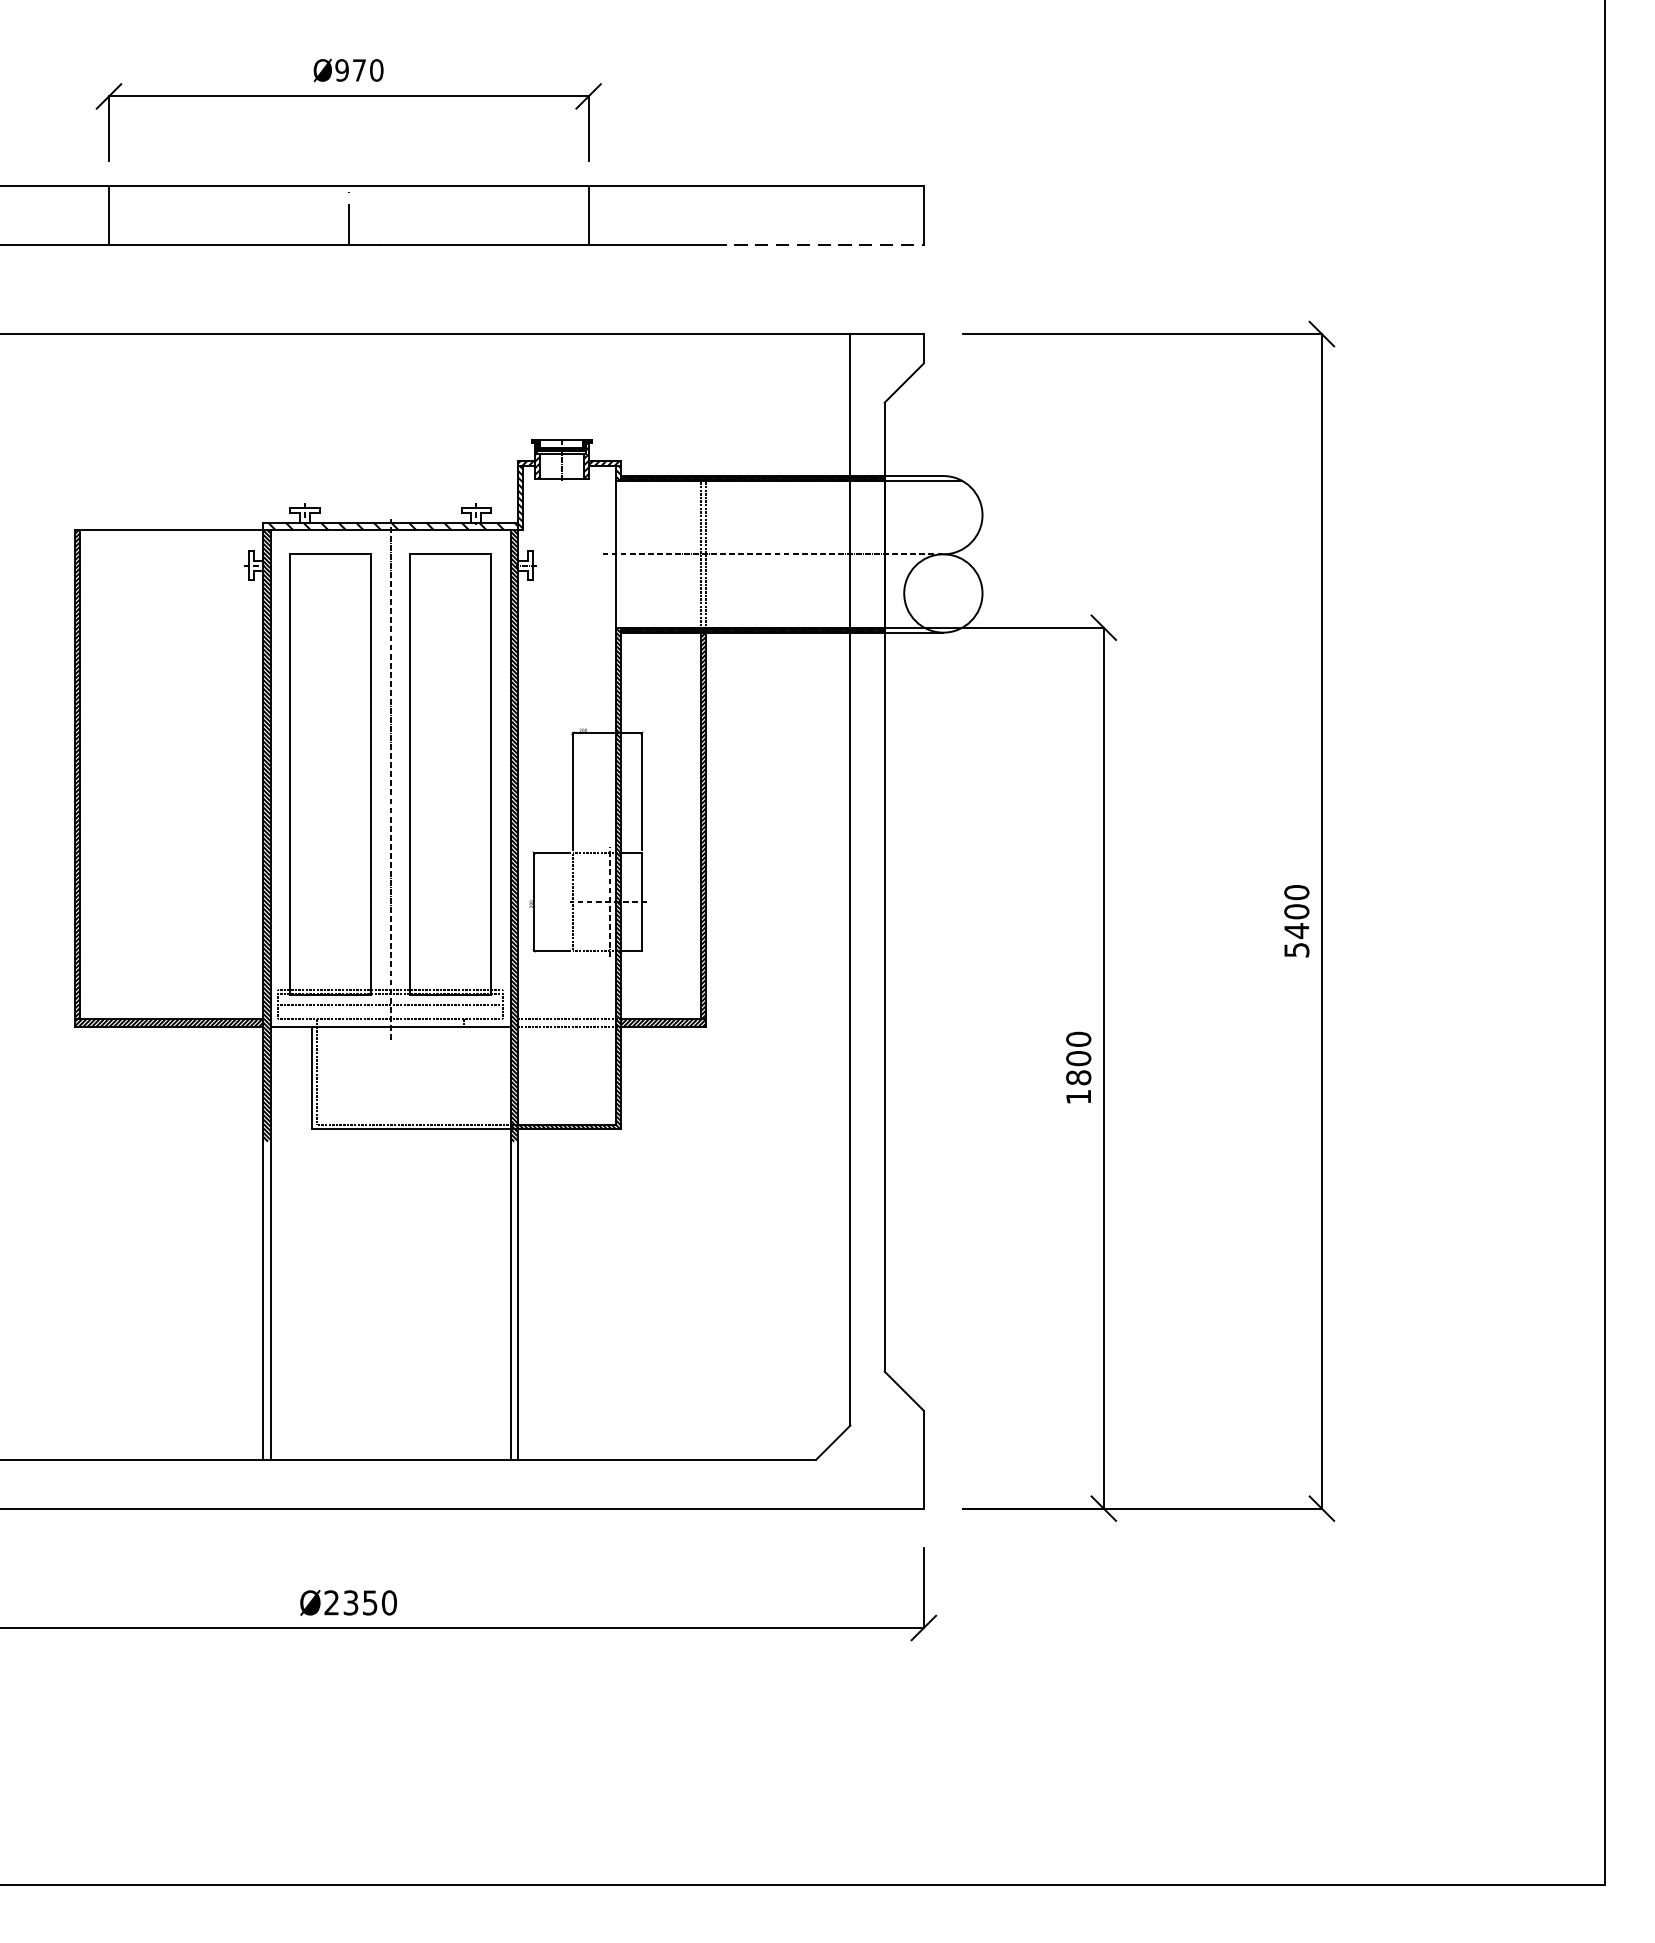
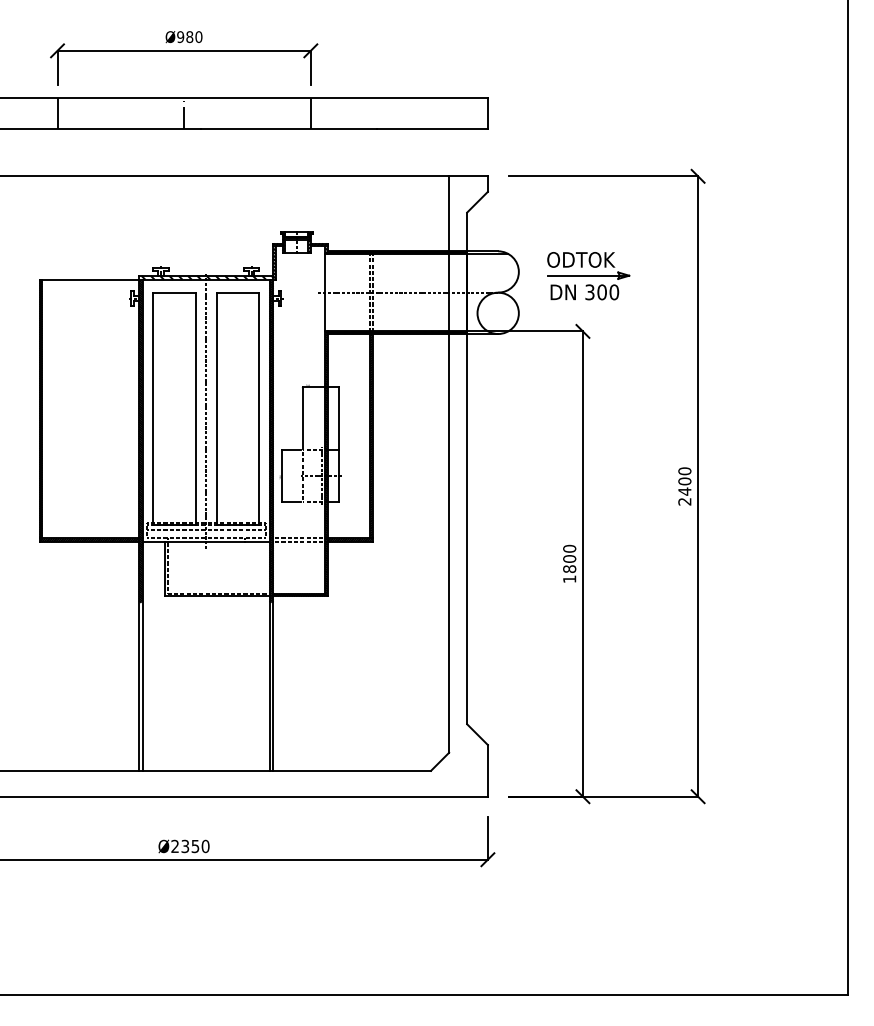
text: (358, 71) -> (189, 37), Ø970 -> Ø980
line: (818, 245) -> (432, 129), dashed -> solid
part: (1114, 523) -> (588, 276), added
text: (1296, 949) -> (684, 501), 5400 -> 2400

